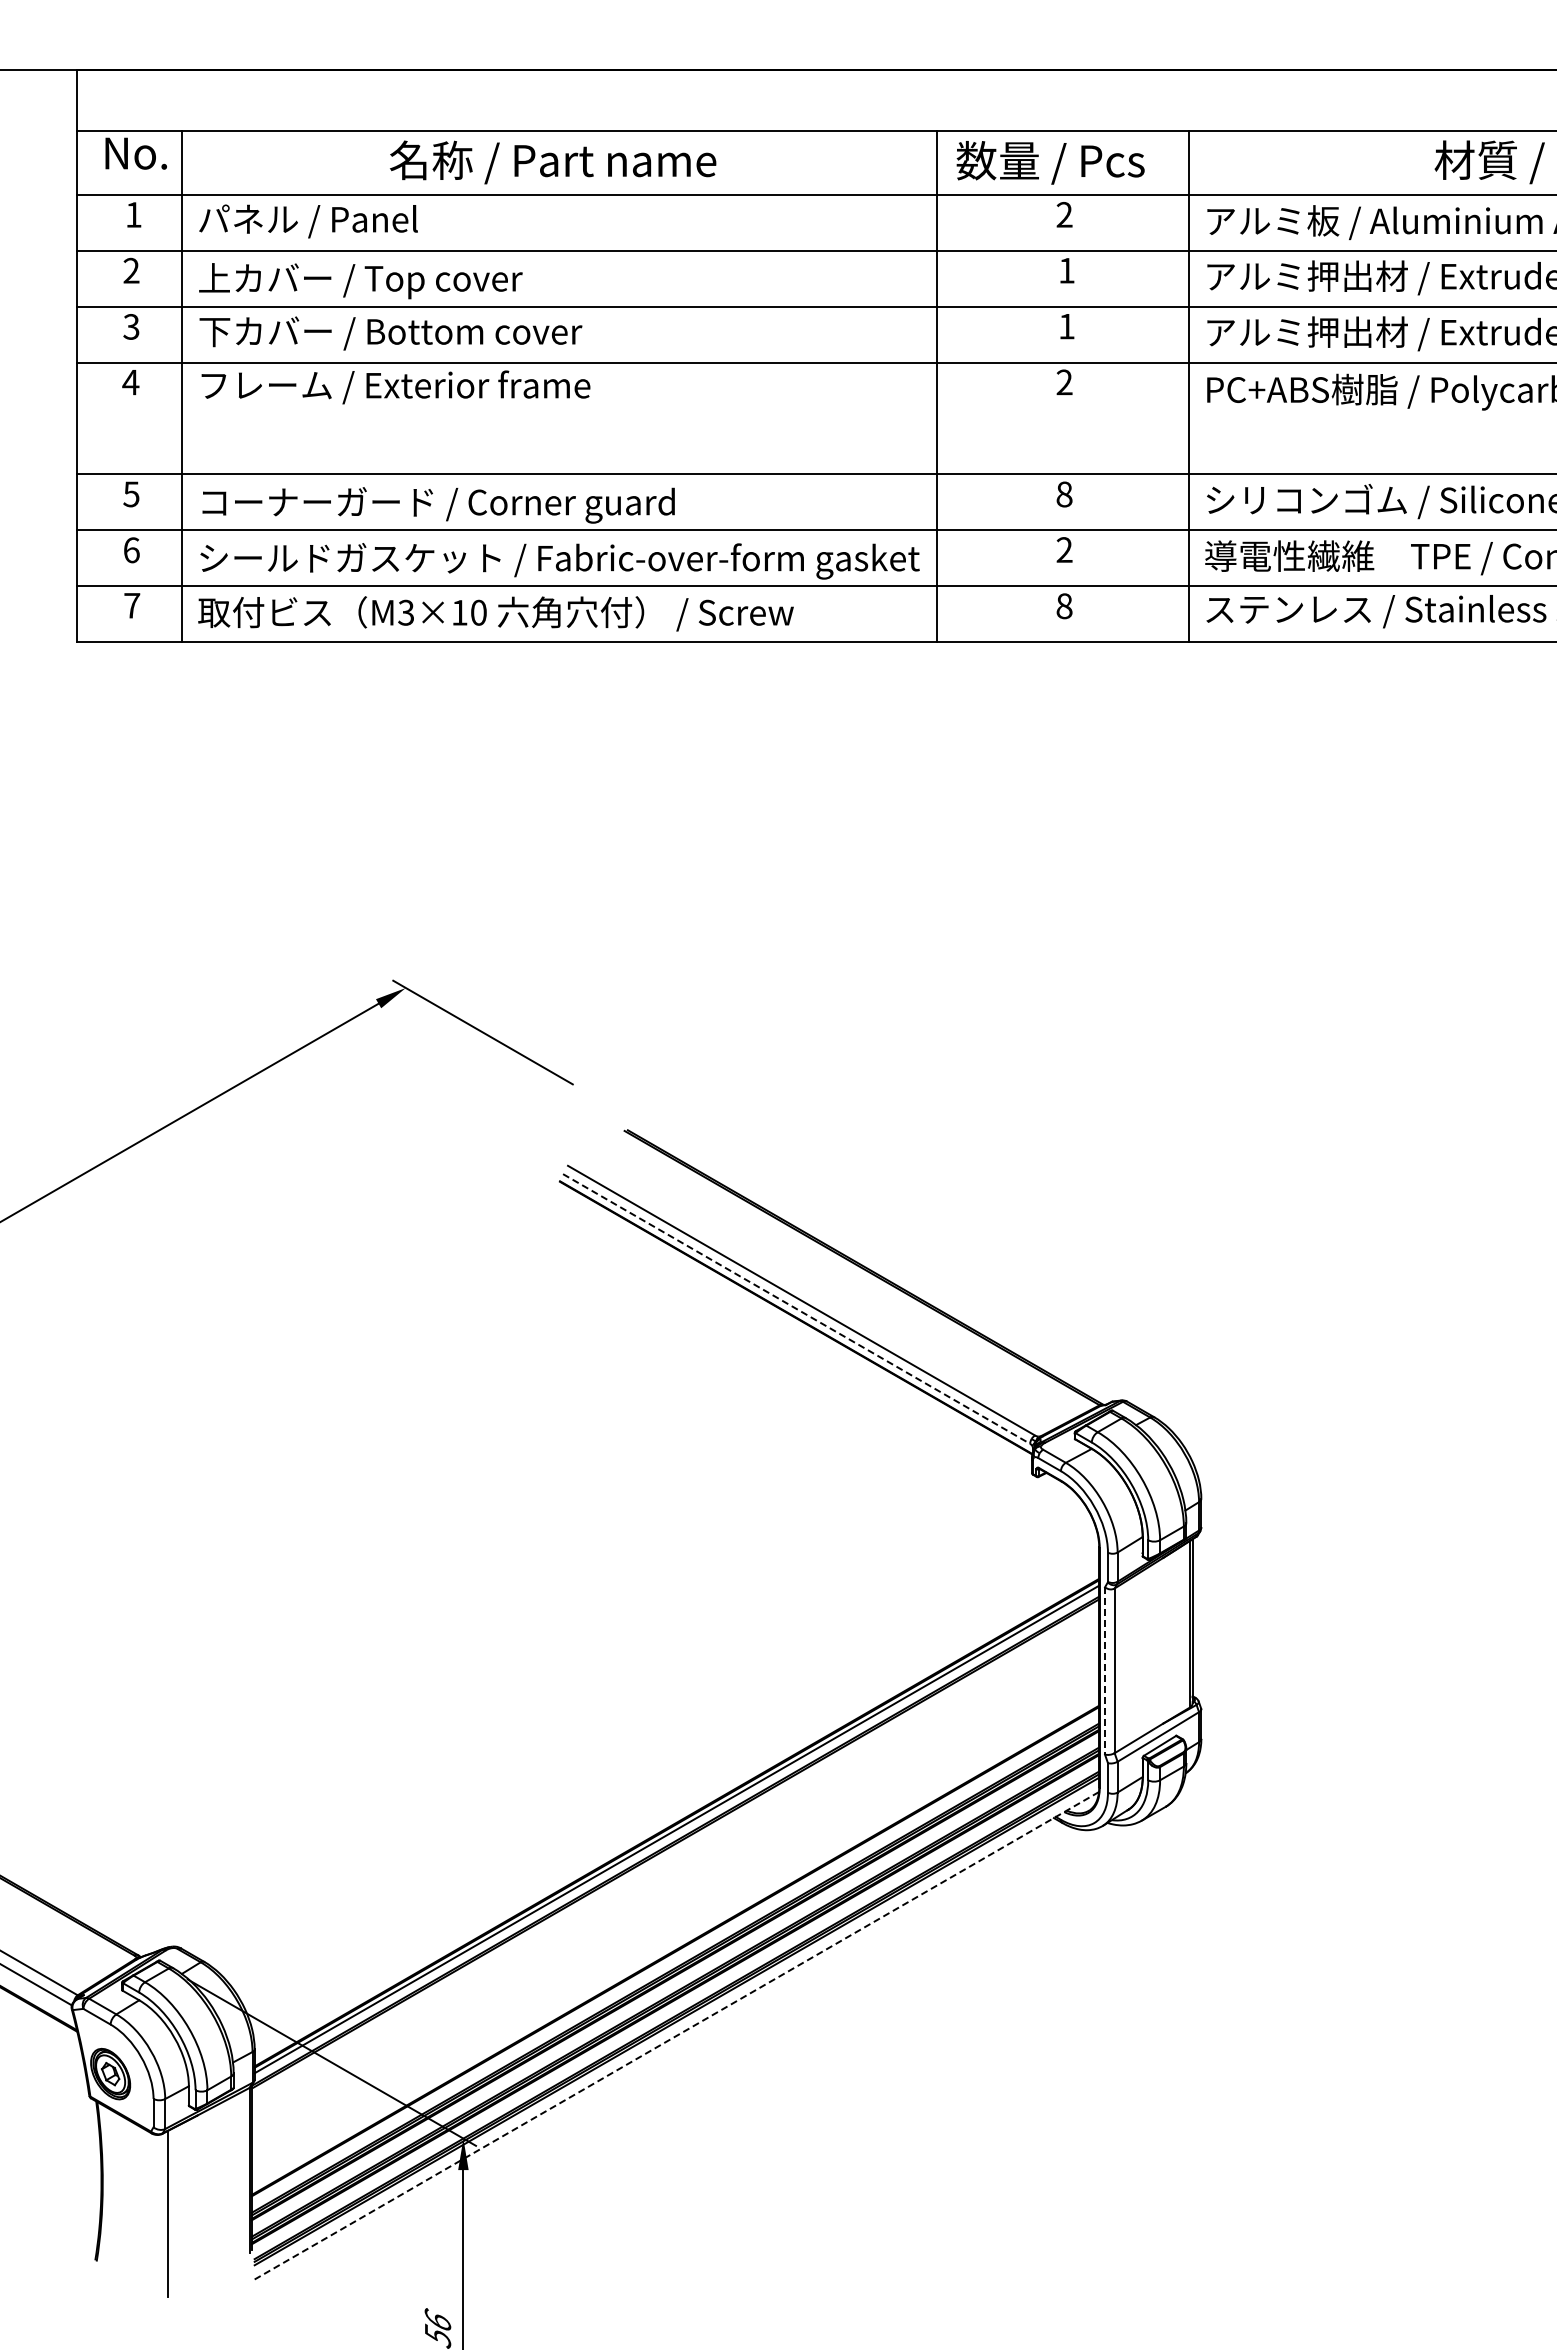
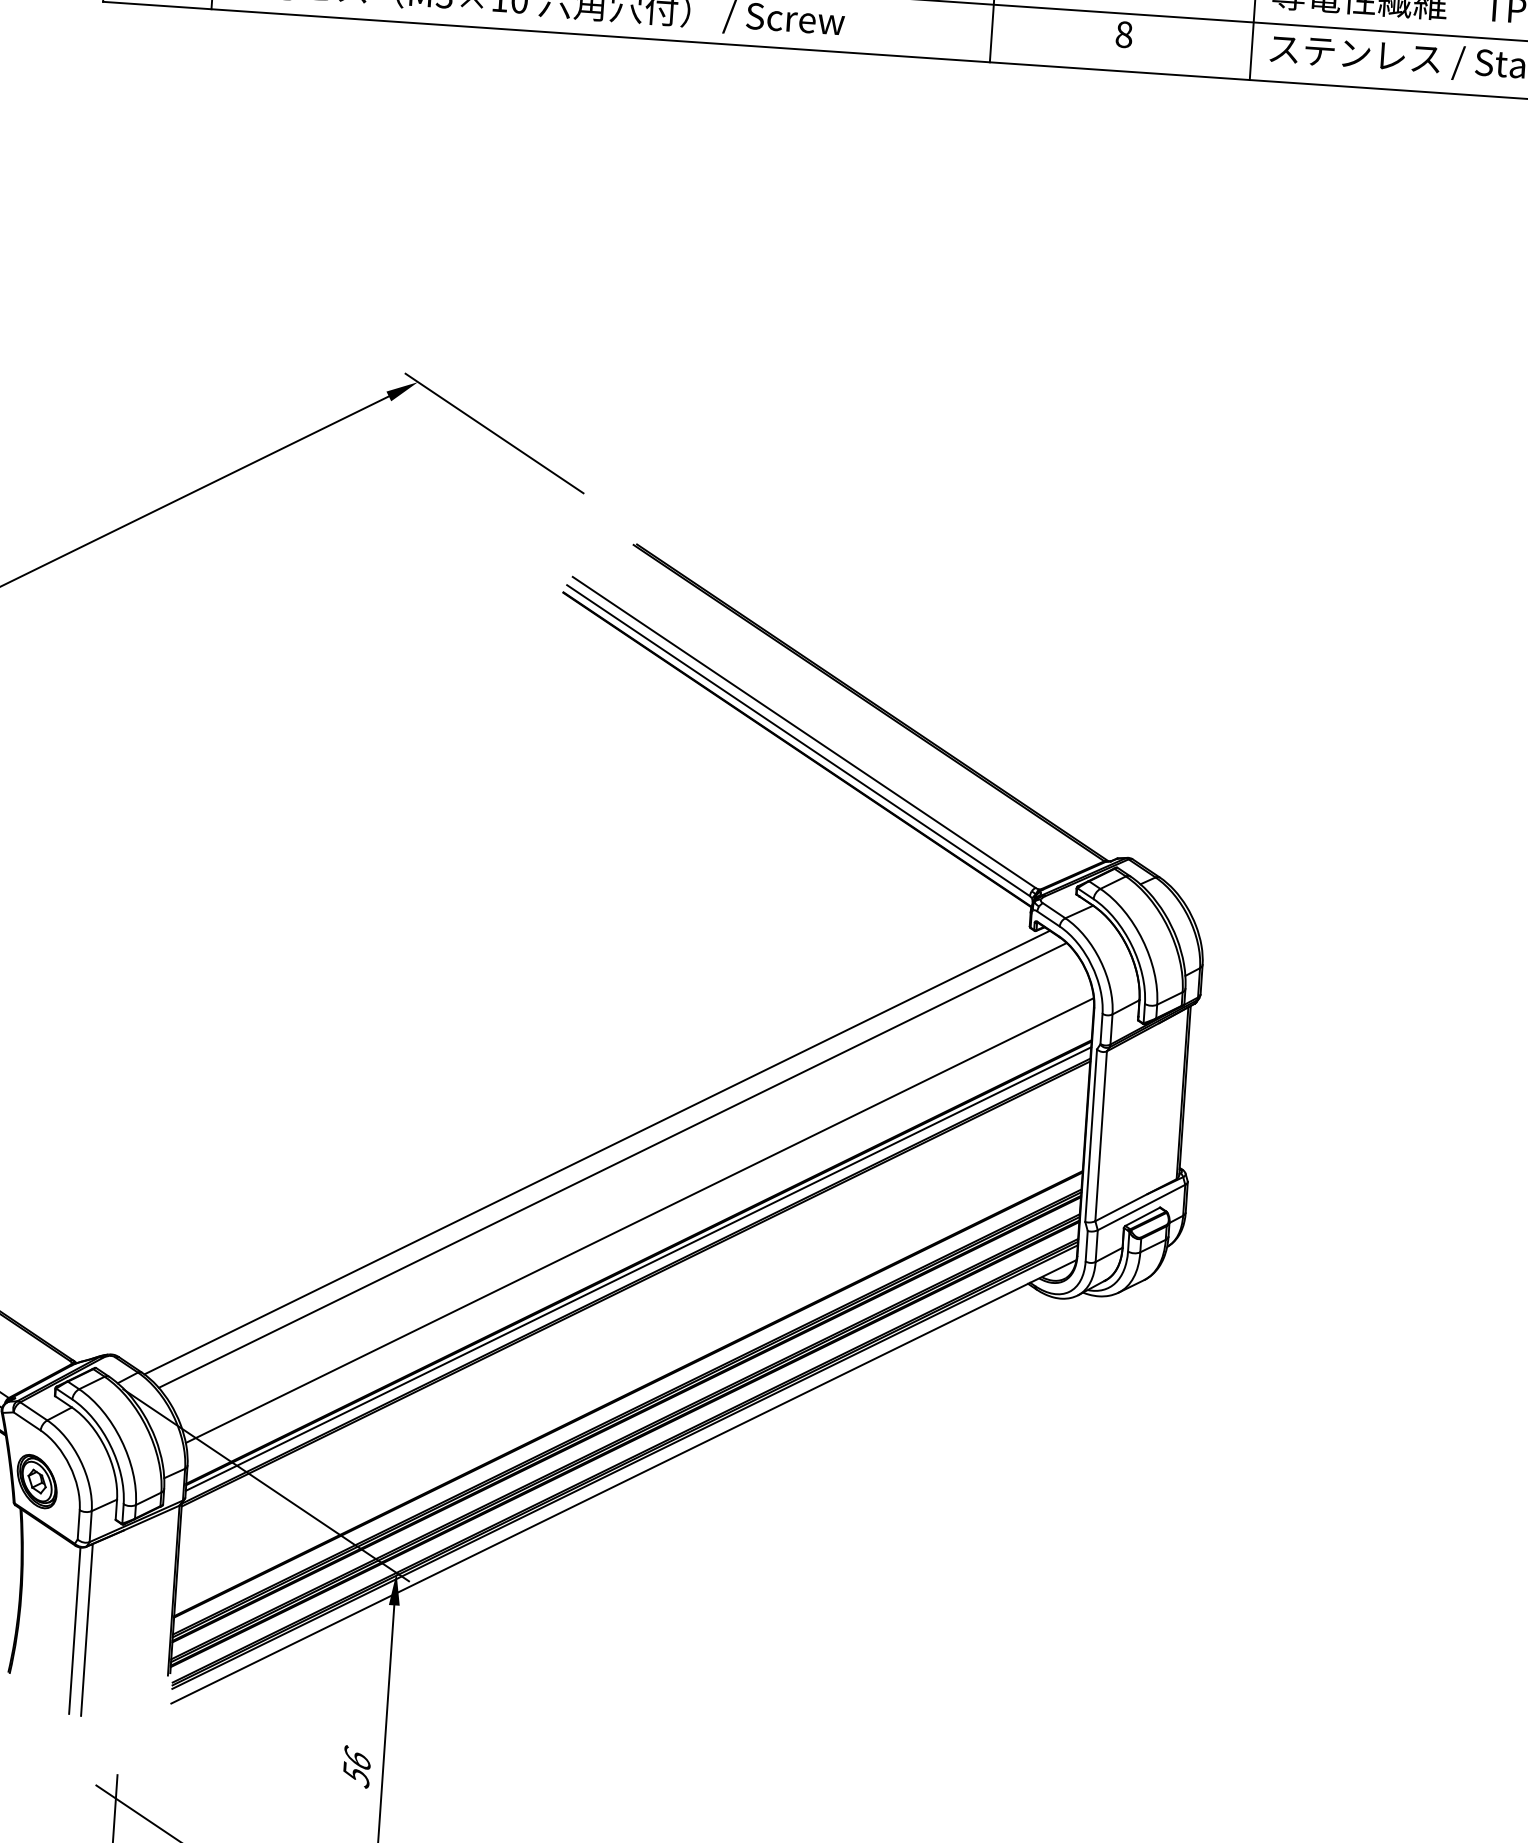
line: (796, 1308) -> (798, 740), dashed -> solid
line: (1105, 1670) -> (1091, 1135), dashed -> solid
line: (629, 1719) -> (597, 1152), added
line: (644, 1730) -> (611, 1164), added
line: (674, 1782) -> (639, 1220), added
line: (676, 2036) -> (623, 1482), dashed -> solid
line: (156, 2215) -> (74, 1630), added

